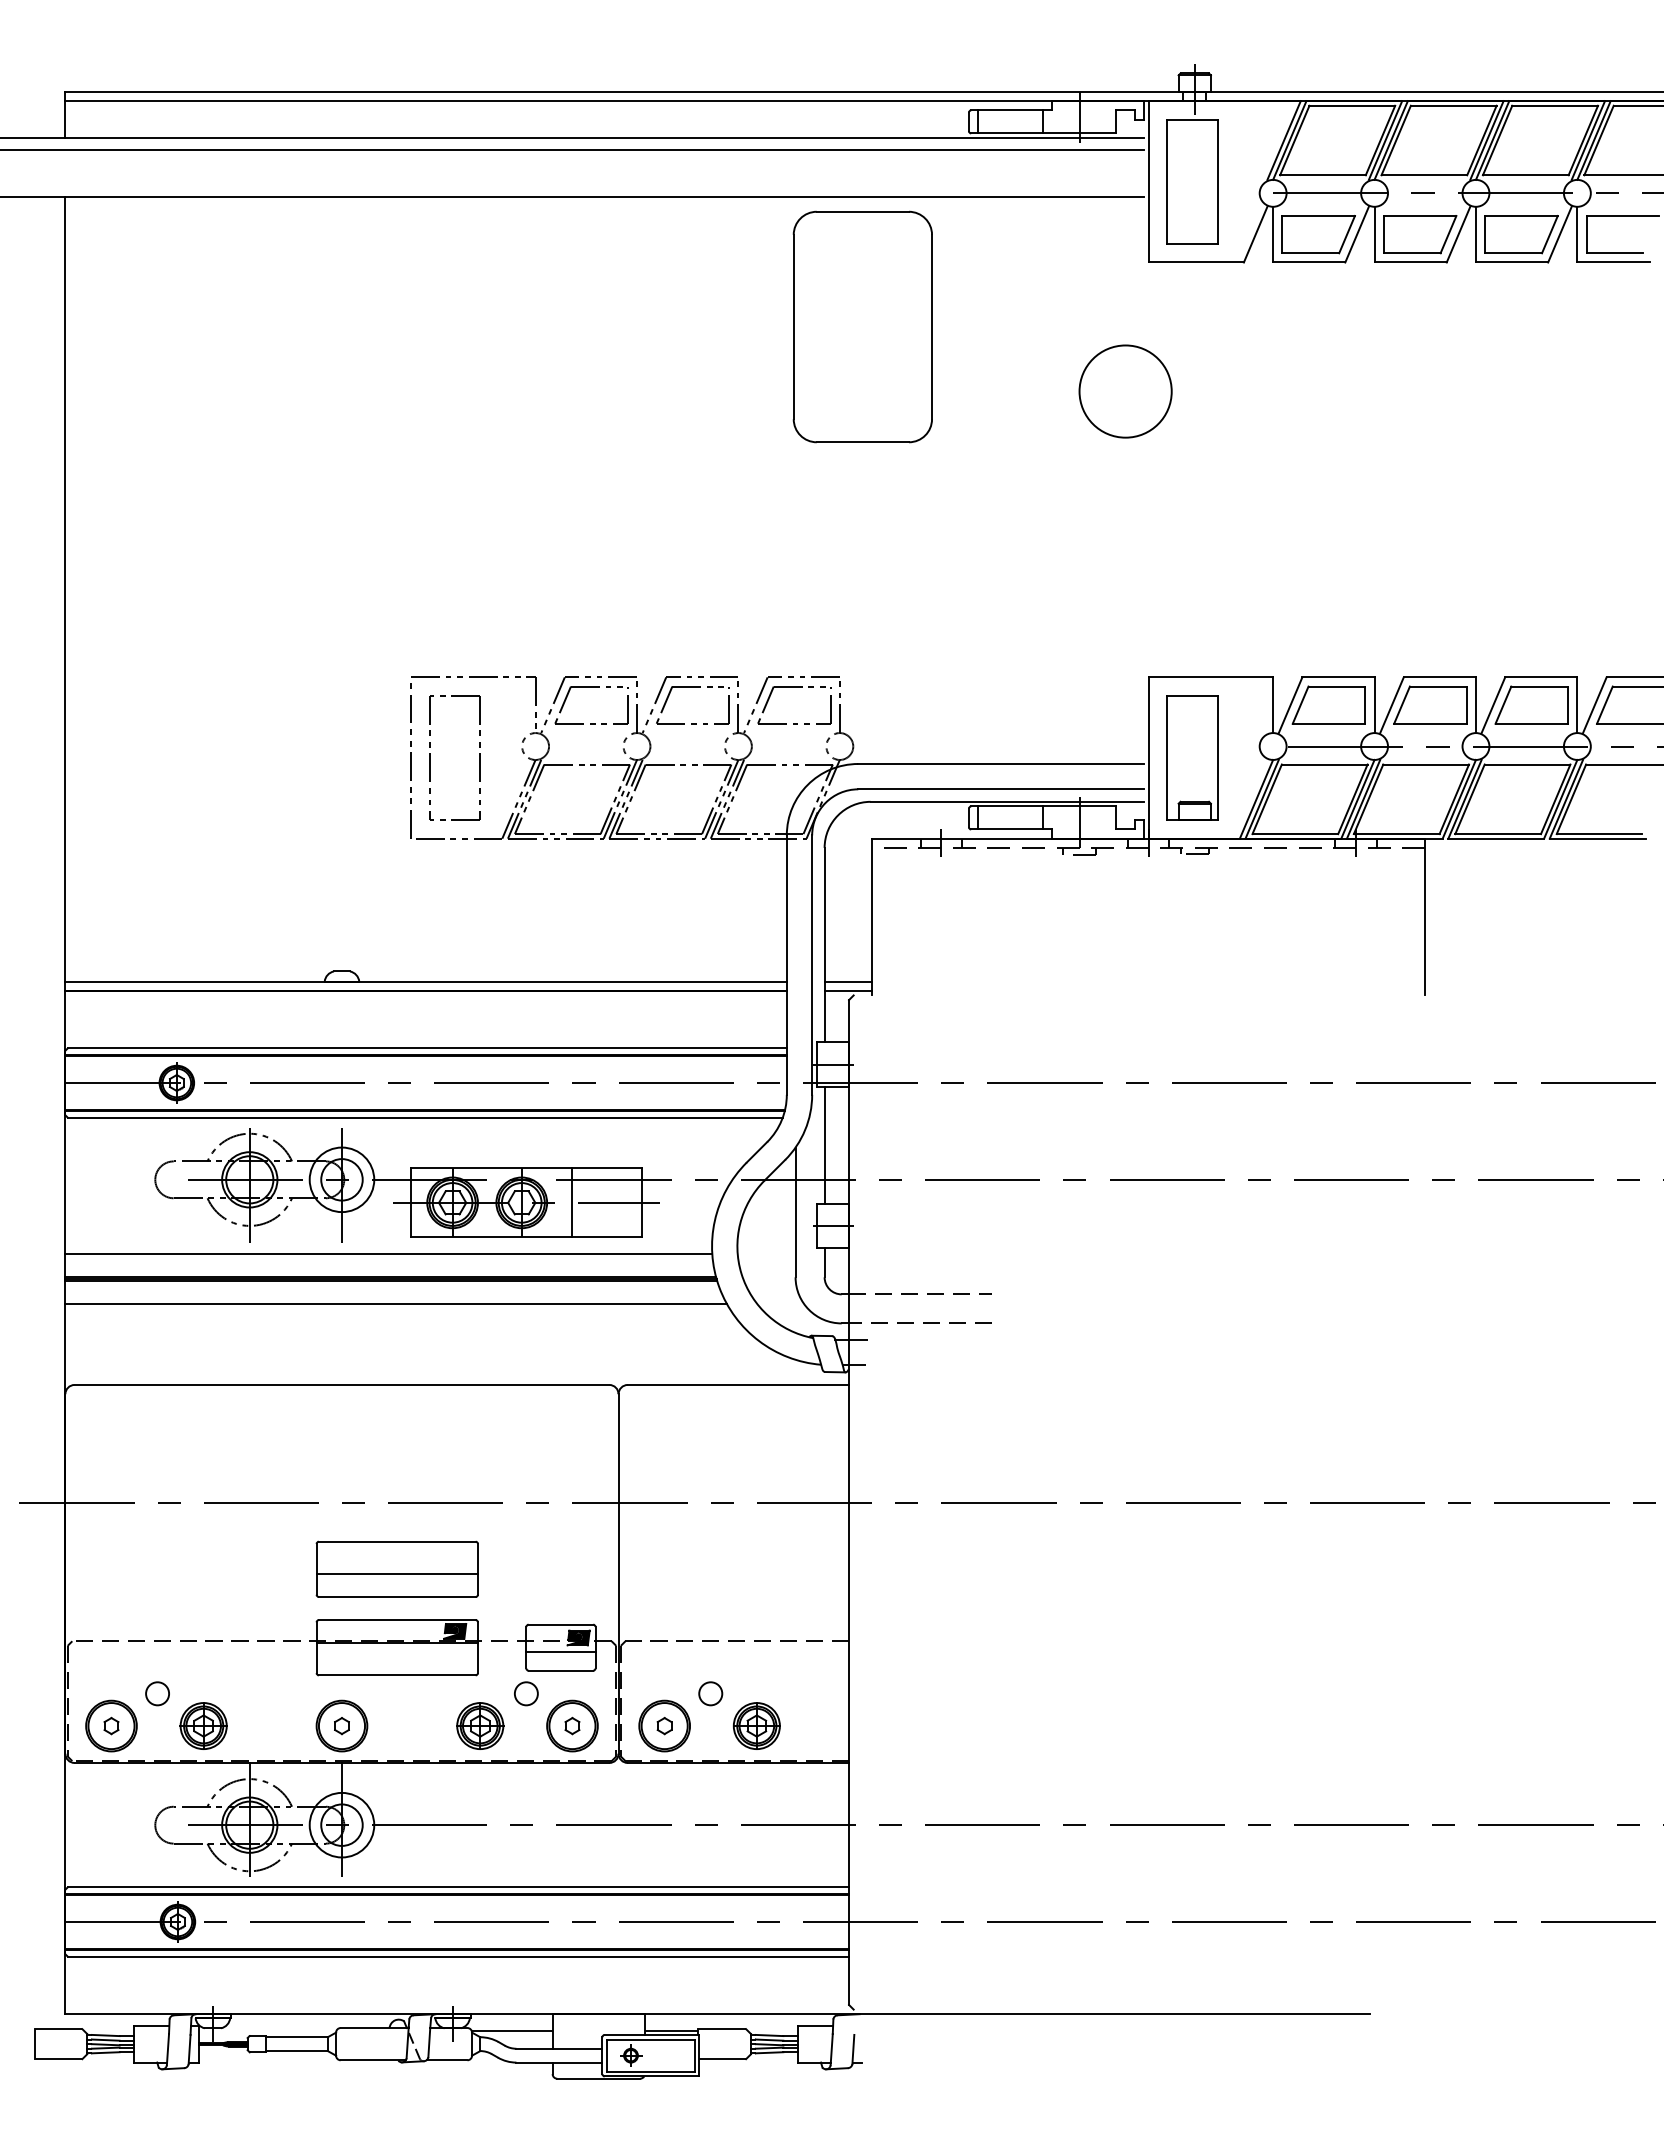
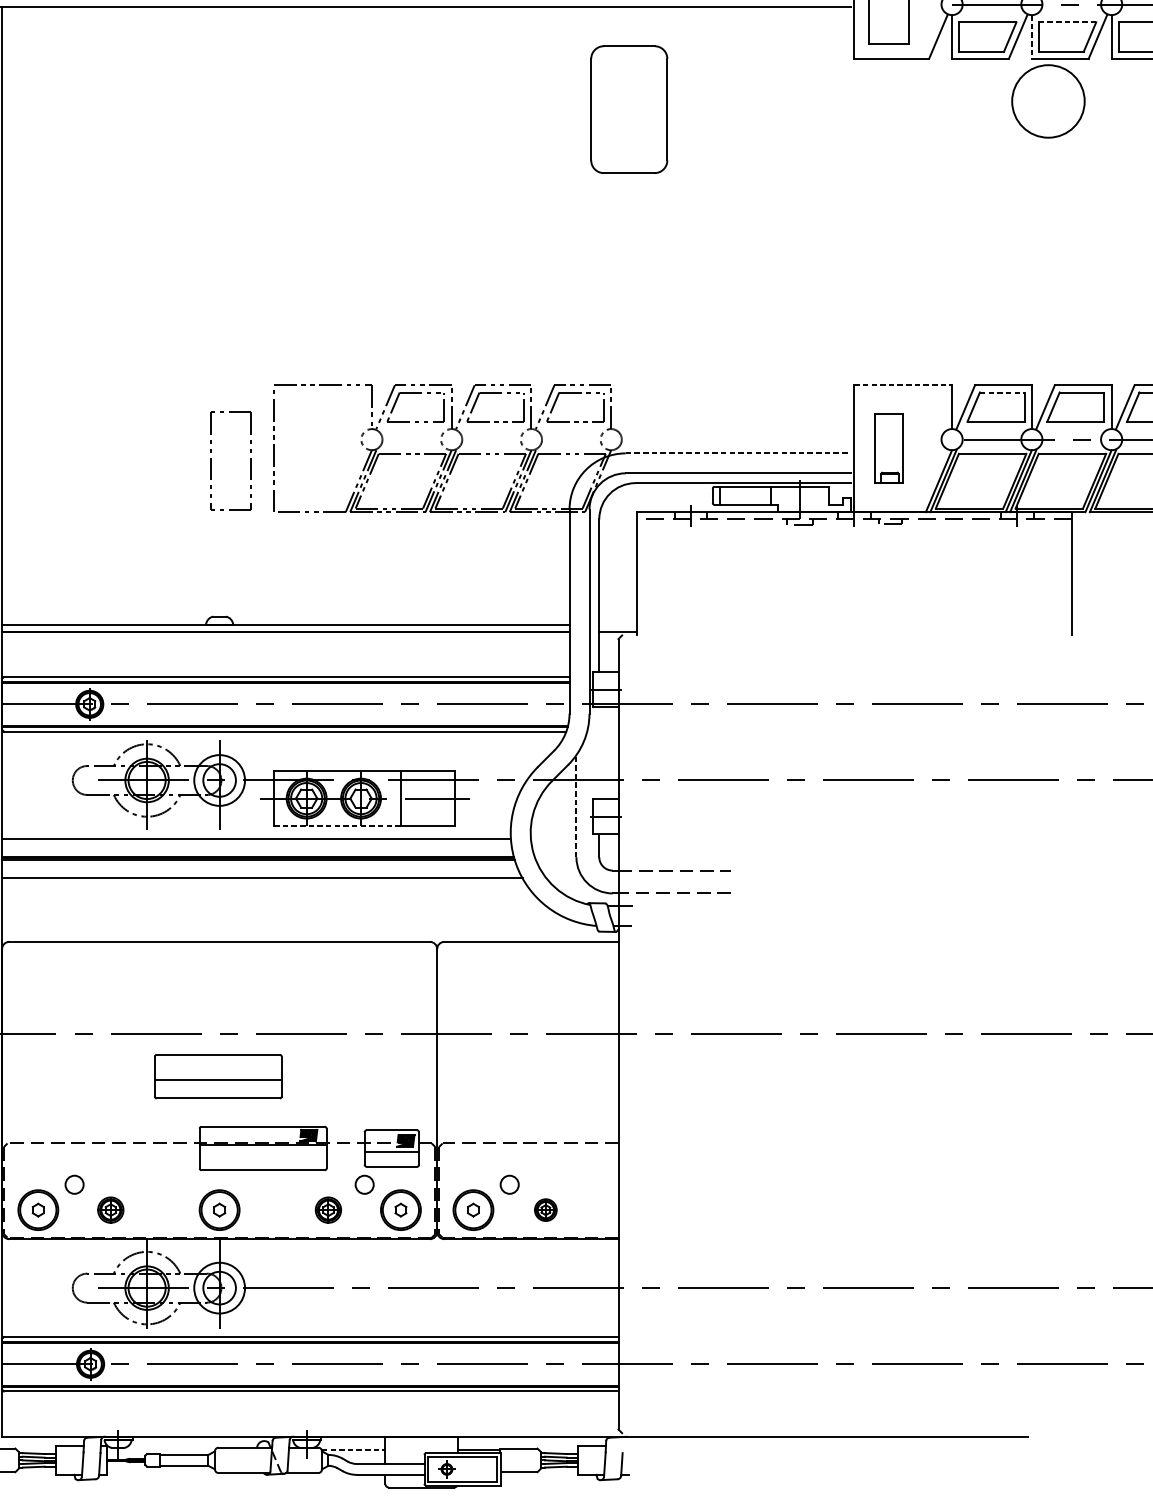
line: (1419, 215) -> (1067, 21), solid -> dashed
line: (1374, 234) -> (1031, 36), solid -> dashed
part: (862, 326) -> (629, 109), size x0.7
circle: (1125, 391) -> (1048, 101), moved
line: (1211, 677) -> (903, 385), solid -> dashed
line: (1337, 686) -> (1002, 392), solid -> dashed
part: (430, 757) -> (212, 460), moved
part: (1192, 757) -> (888, 448), size x0.7
line: (1001, 763) -> (738, 453), solid -> dashed
line: (848, 981) -> (618, 624), removed
line: (824, 1144) -> (599, 752), removed
line: (795, 1212) -> (576, 806), solid -> dashed
line: (491, 1237) -> (337, 825), solid -> dashed
part: (396, 1568) -> (217, 1075), moved
part: (203, 1725) -> (110, 1209), size x0.7
part: (480, 1725) -> (328, 1209), size x0.7
part: (756, 1725) -> (545, 1209), size x0.6
line: (512, 2031) -> (353, 1450), solid -> dashed

